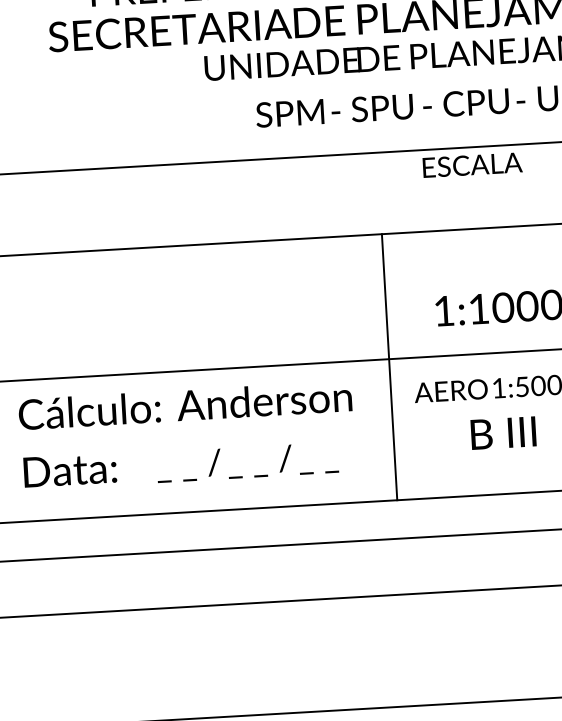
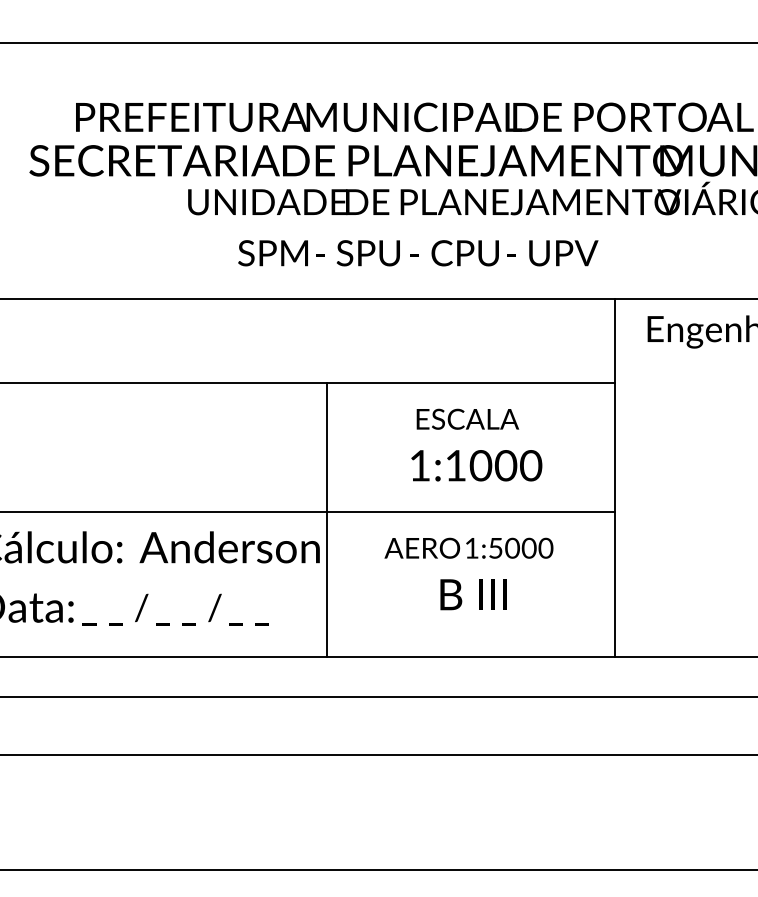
text: (472, 164) -> (467, 418), moved
line: (389, 366) -> (326, 519), moved
text: (247, 462) -> (175, 609), moved

